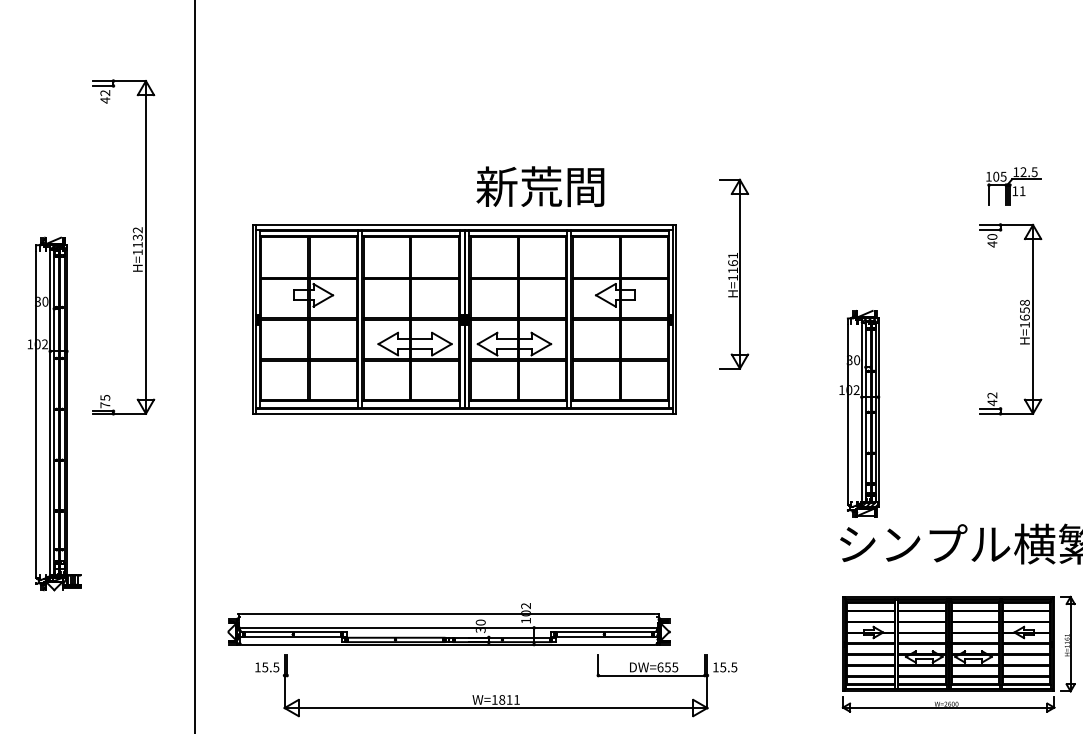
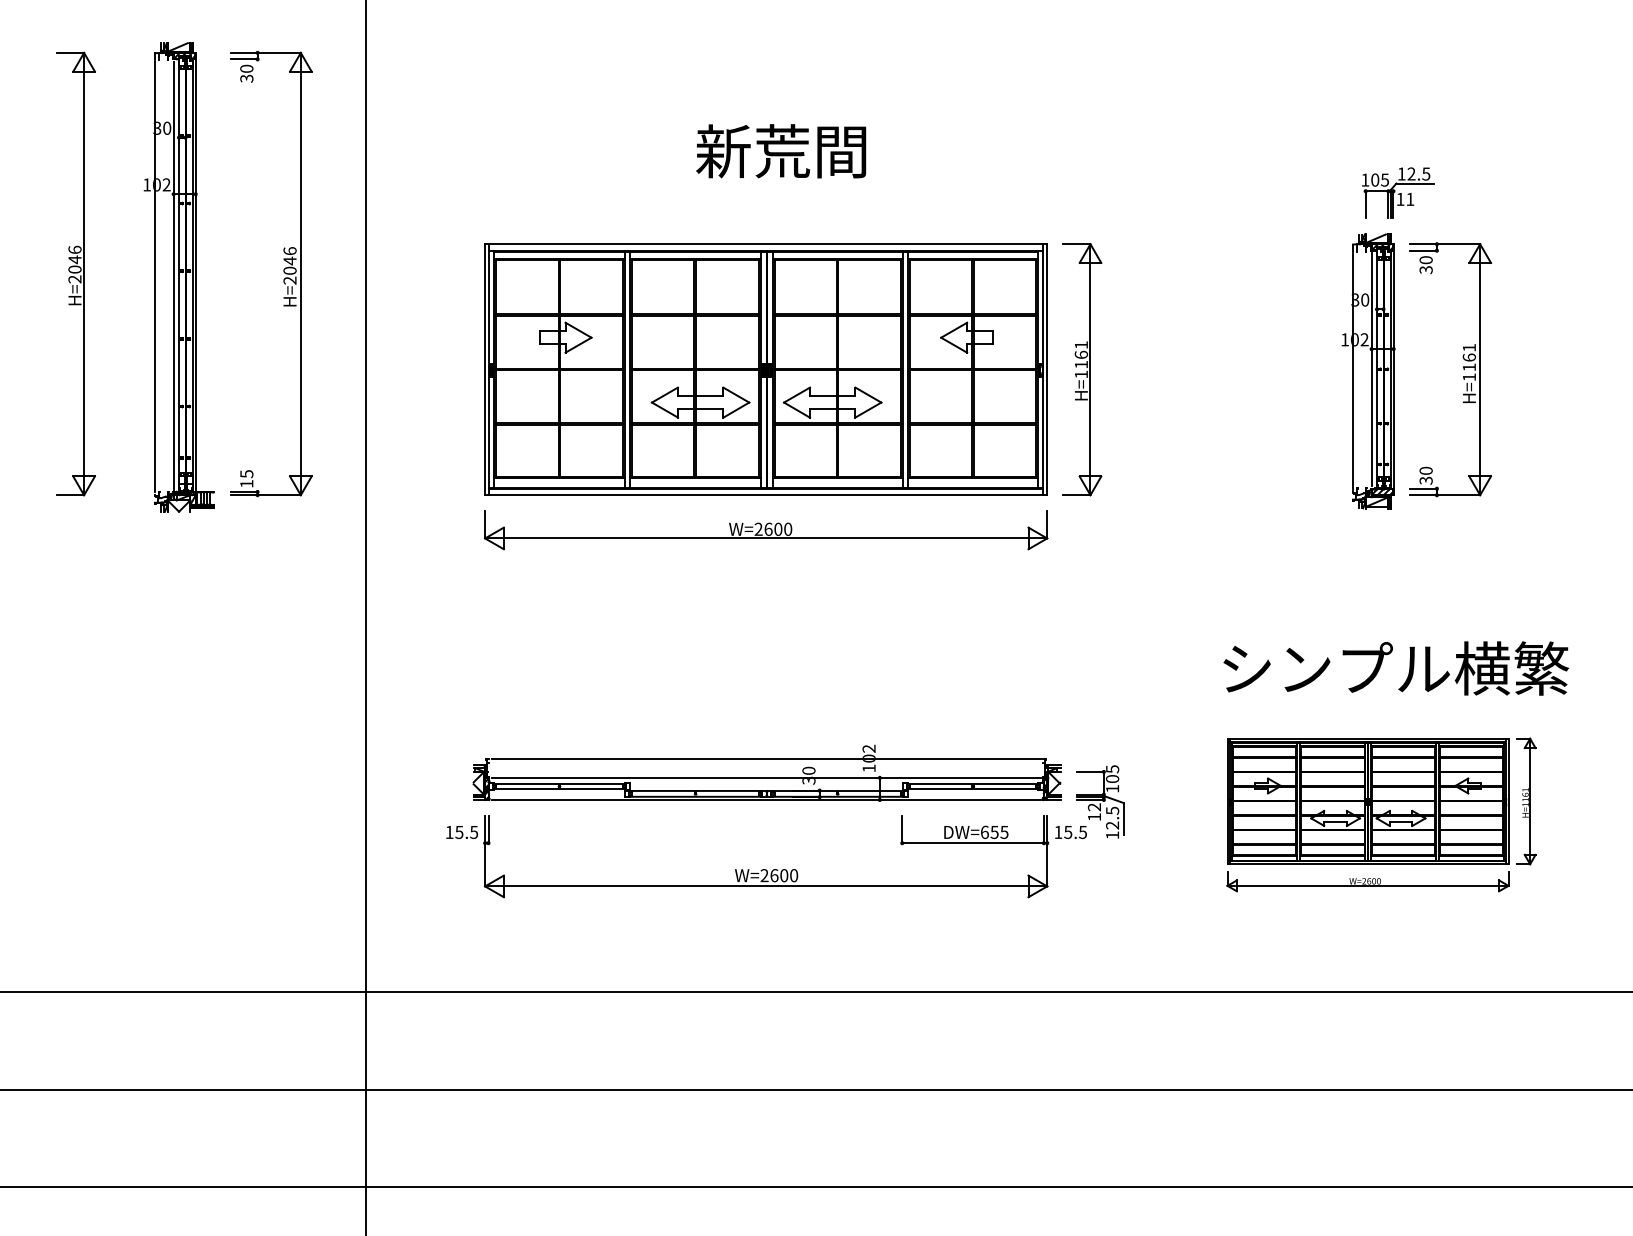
text: (105, 96) -> (246, 73), 42 -> 30
text: (540, 186) -> (781, 151), moved
part: (1013, 186) -> (1398, 192), moved
text: (137, 240) -> (289, 265), H=1132 -> H=2046
text: (991, 244) -> (1425, 269), 40 -> 30
part: (733, 274) -> (1082, 369), moved
text: (1025, 310) -> (1469, 357), H=1658 -> H=1161
part: (463, 319) -> (765, 369), moved
text: (991, 398) -> (1425, 475), 42 -> 30
text: (105, 404) -> (246, 483), 75 -> 15
part: (53, 413) -> (178, 277), moved
part: (859, 413) -> (1368, 371), moved
part: (496, 440) -> (766, 530), added
part: (448, 623) -> (766, 772), moved
part: (747, 644) -> (1100, 801), added
text: (506, 699) -> (779, 875), W=1811 -> W=2600

